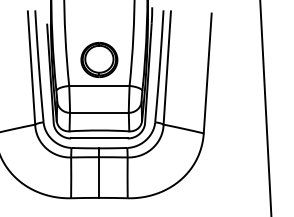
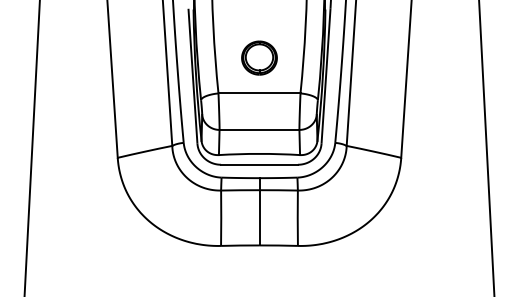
part: (99, 59) -> (259, 57), size x0.71

